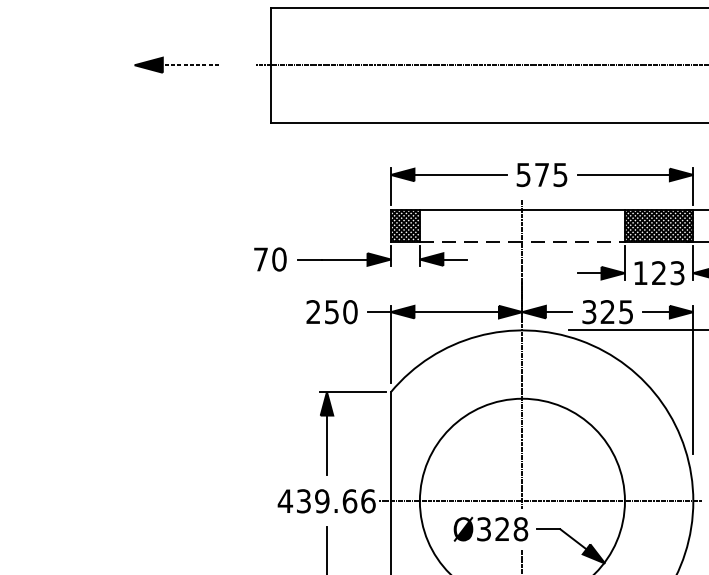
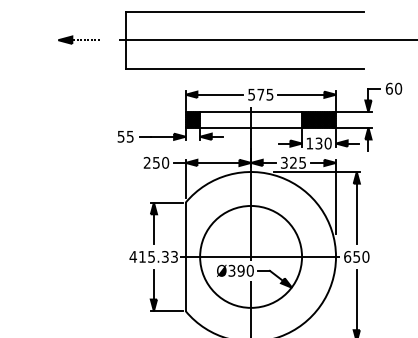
line: (523, 240) -> (251, 127), dashed -> solid
text: (269, 258) -> (125, 136), 70 -> 55
text: (668, 273) -> (323, 143), 123 -> 130
text: (336, 500) -> (158, 256), 439.66 -> 415.33
text: (511, 528) -> (245, 270), Ø328 -> Ø390

